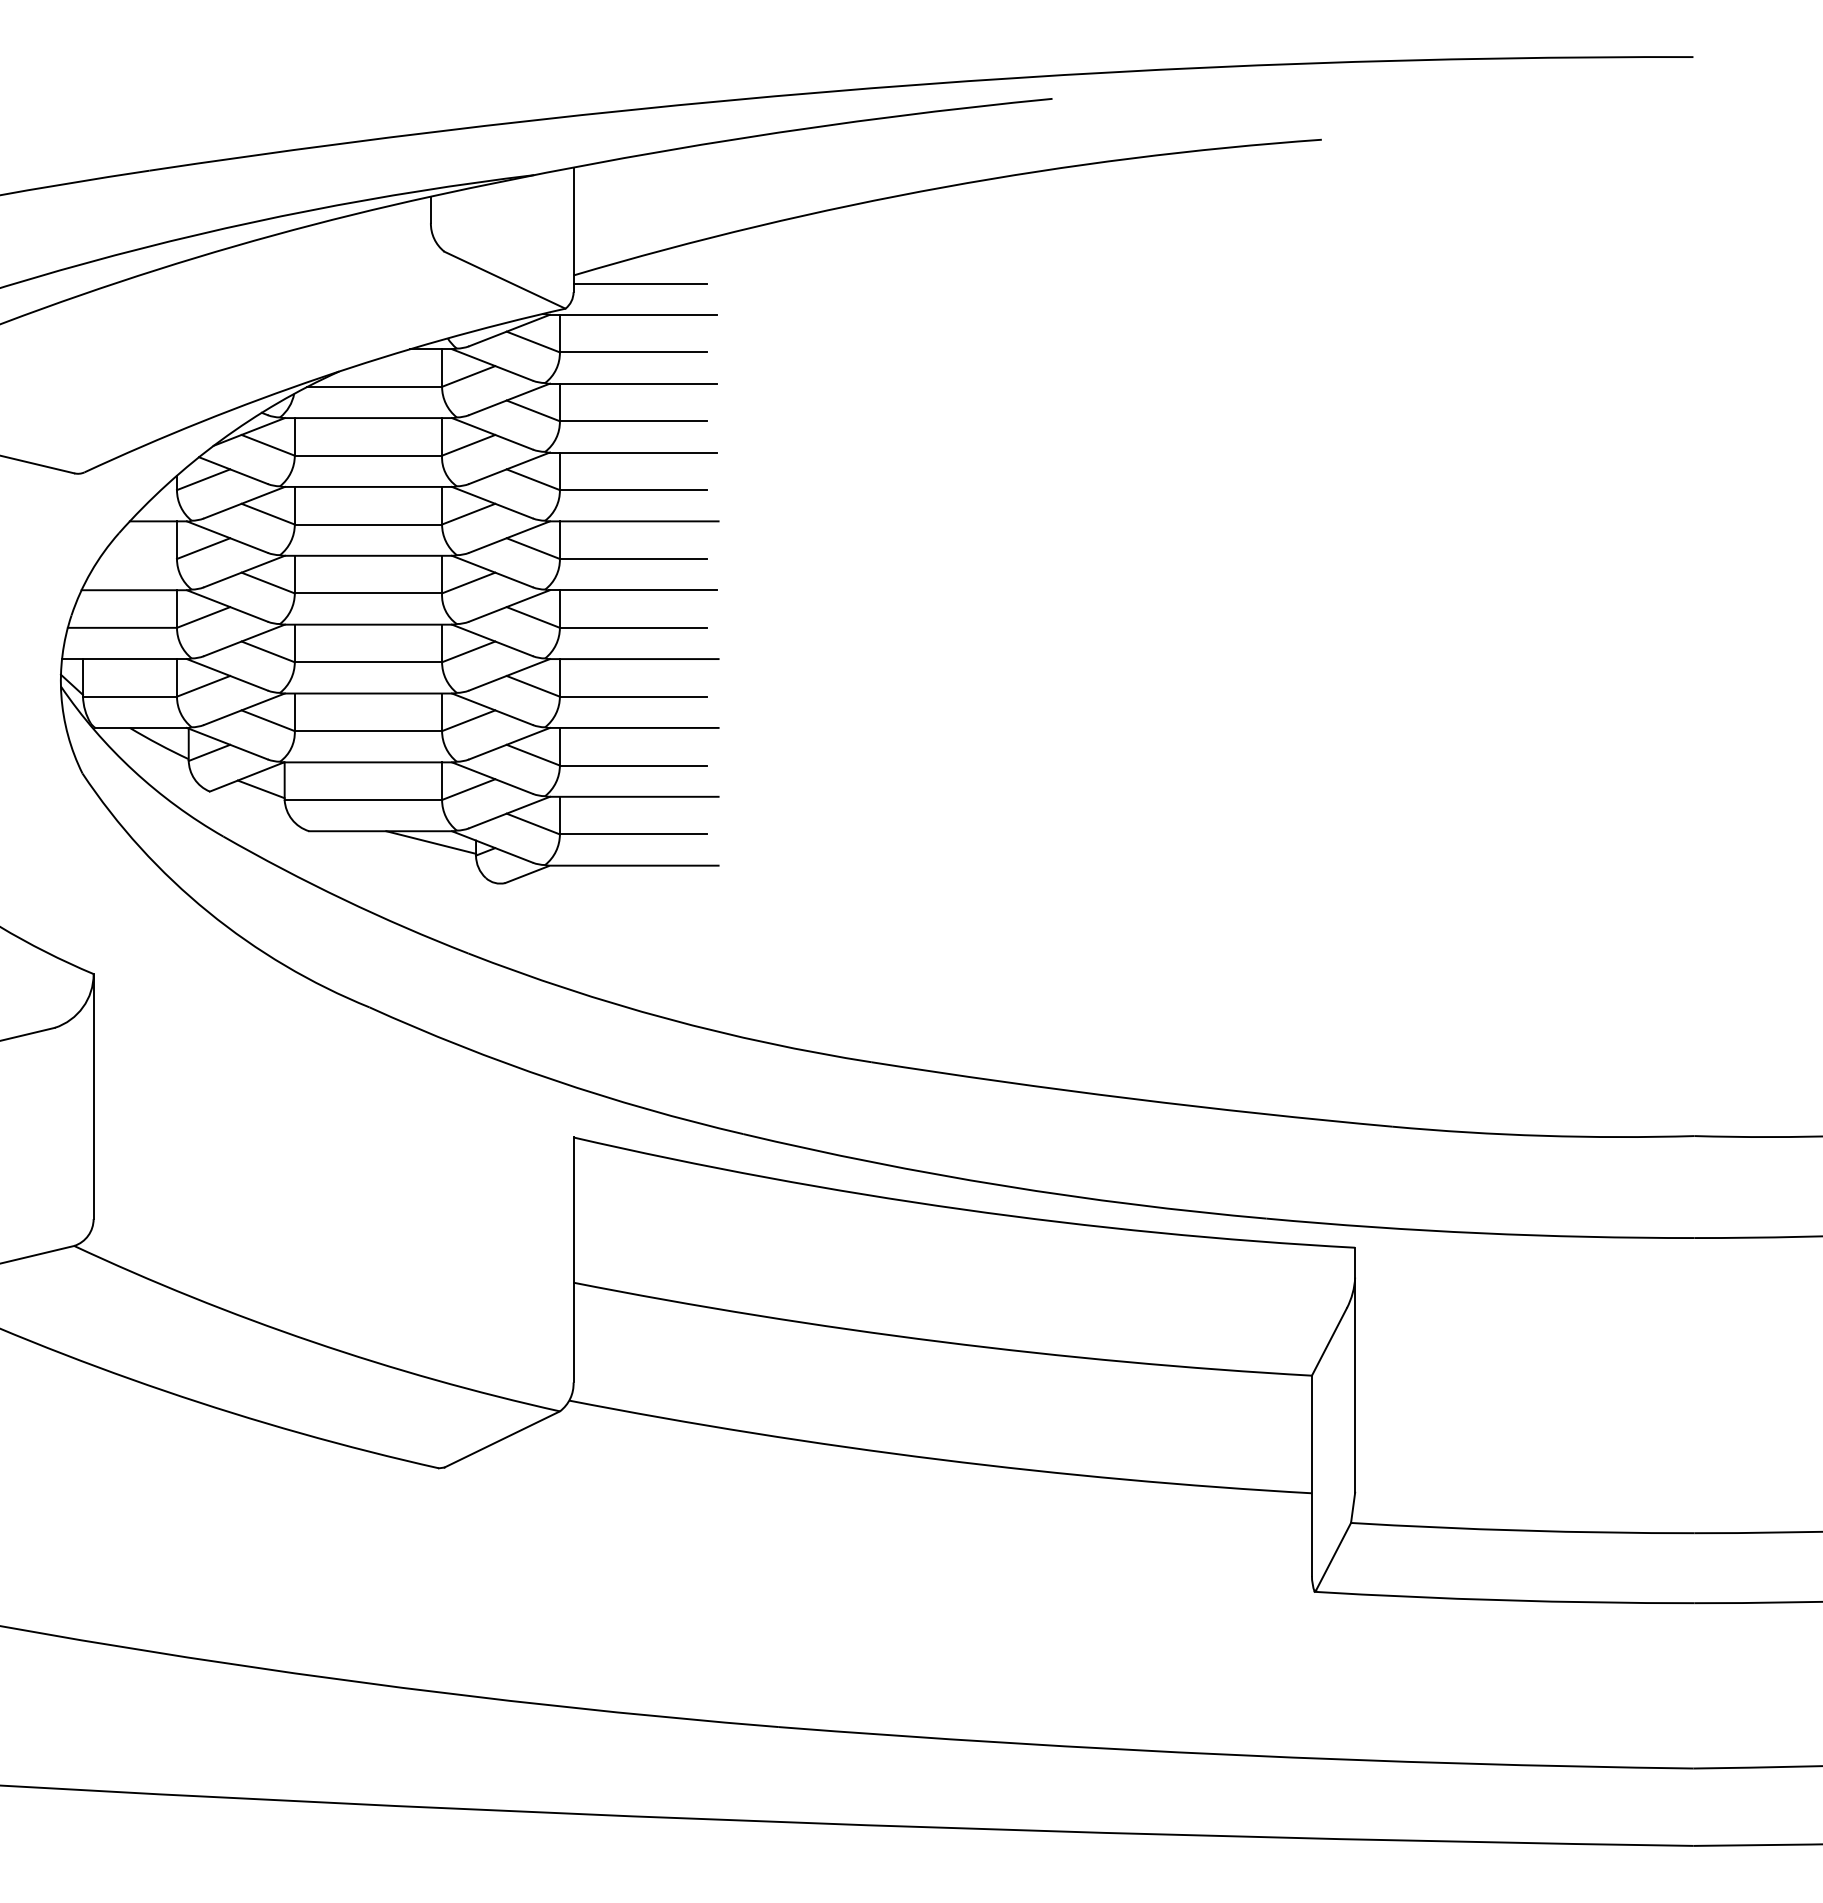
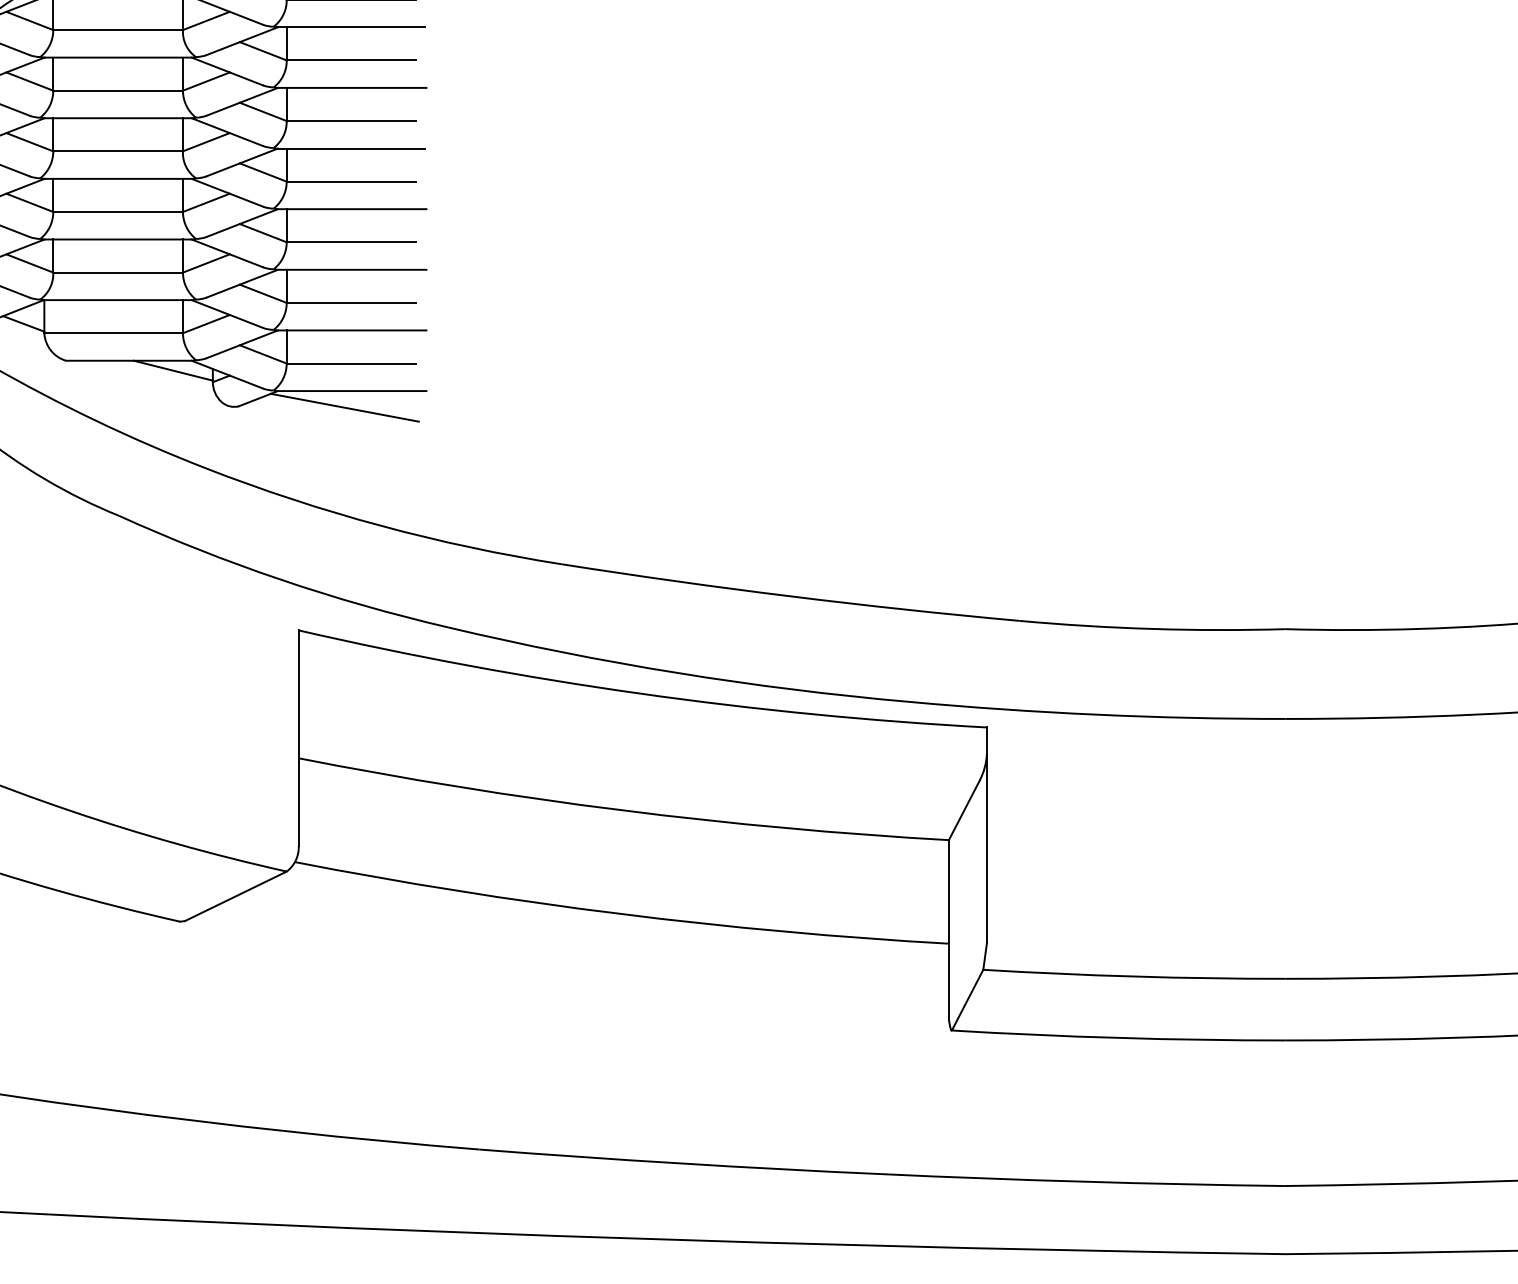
line: (625, 884) -> (344, 407), added

